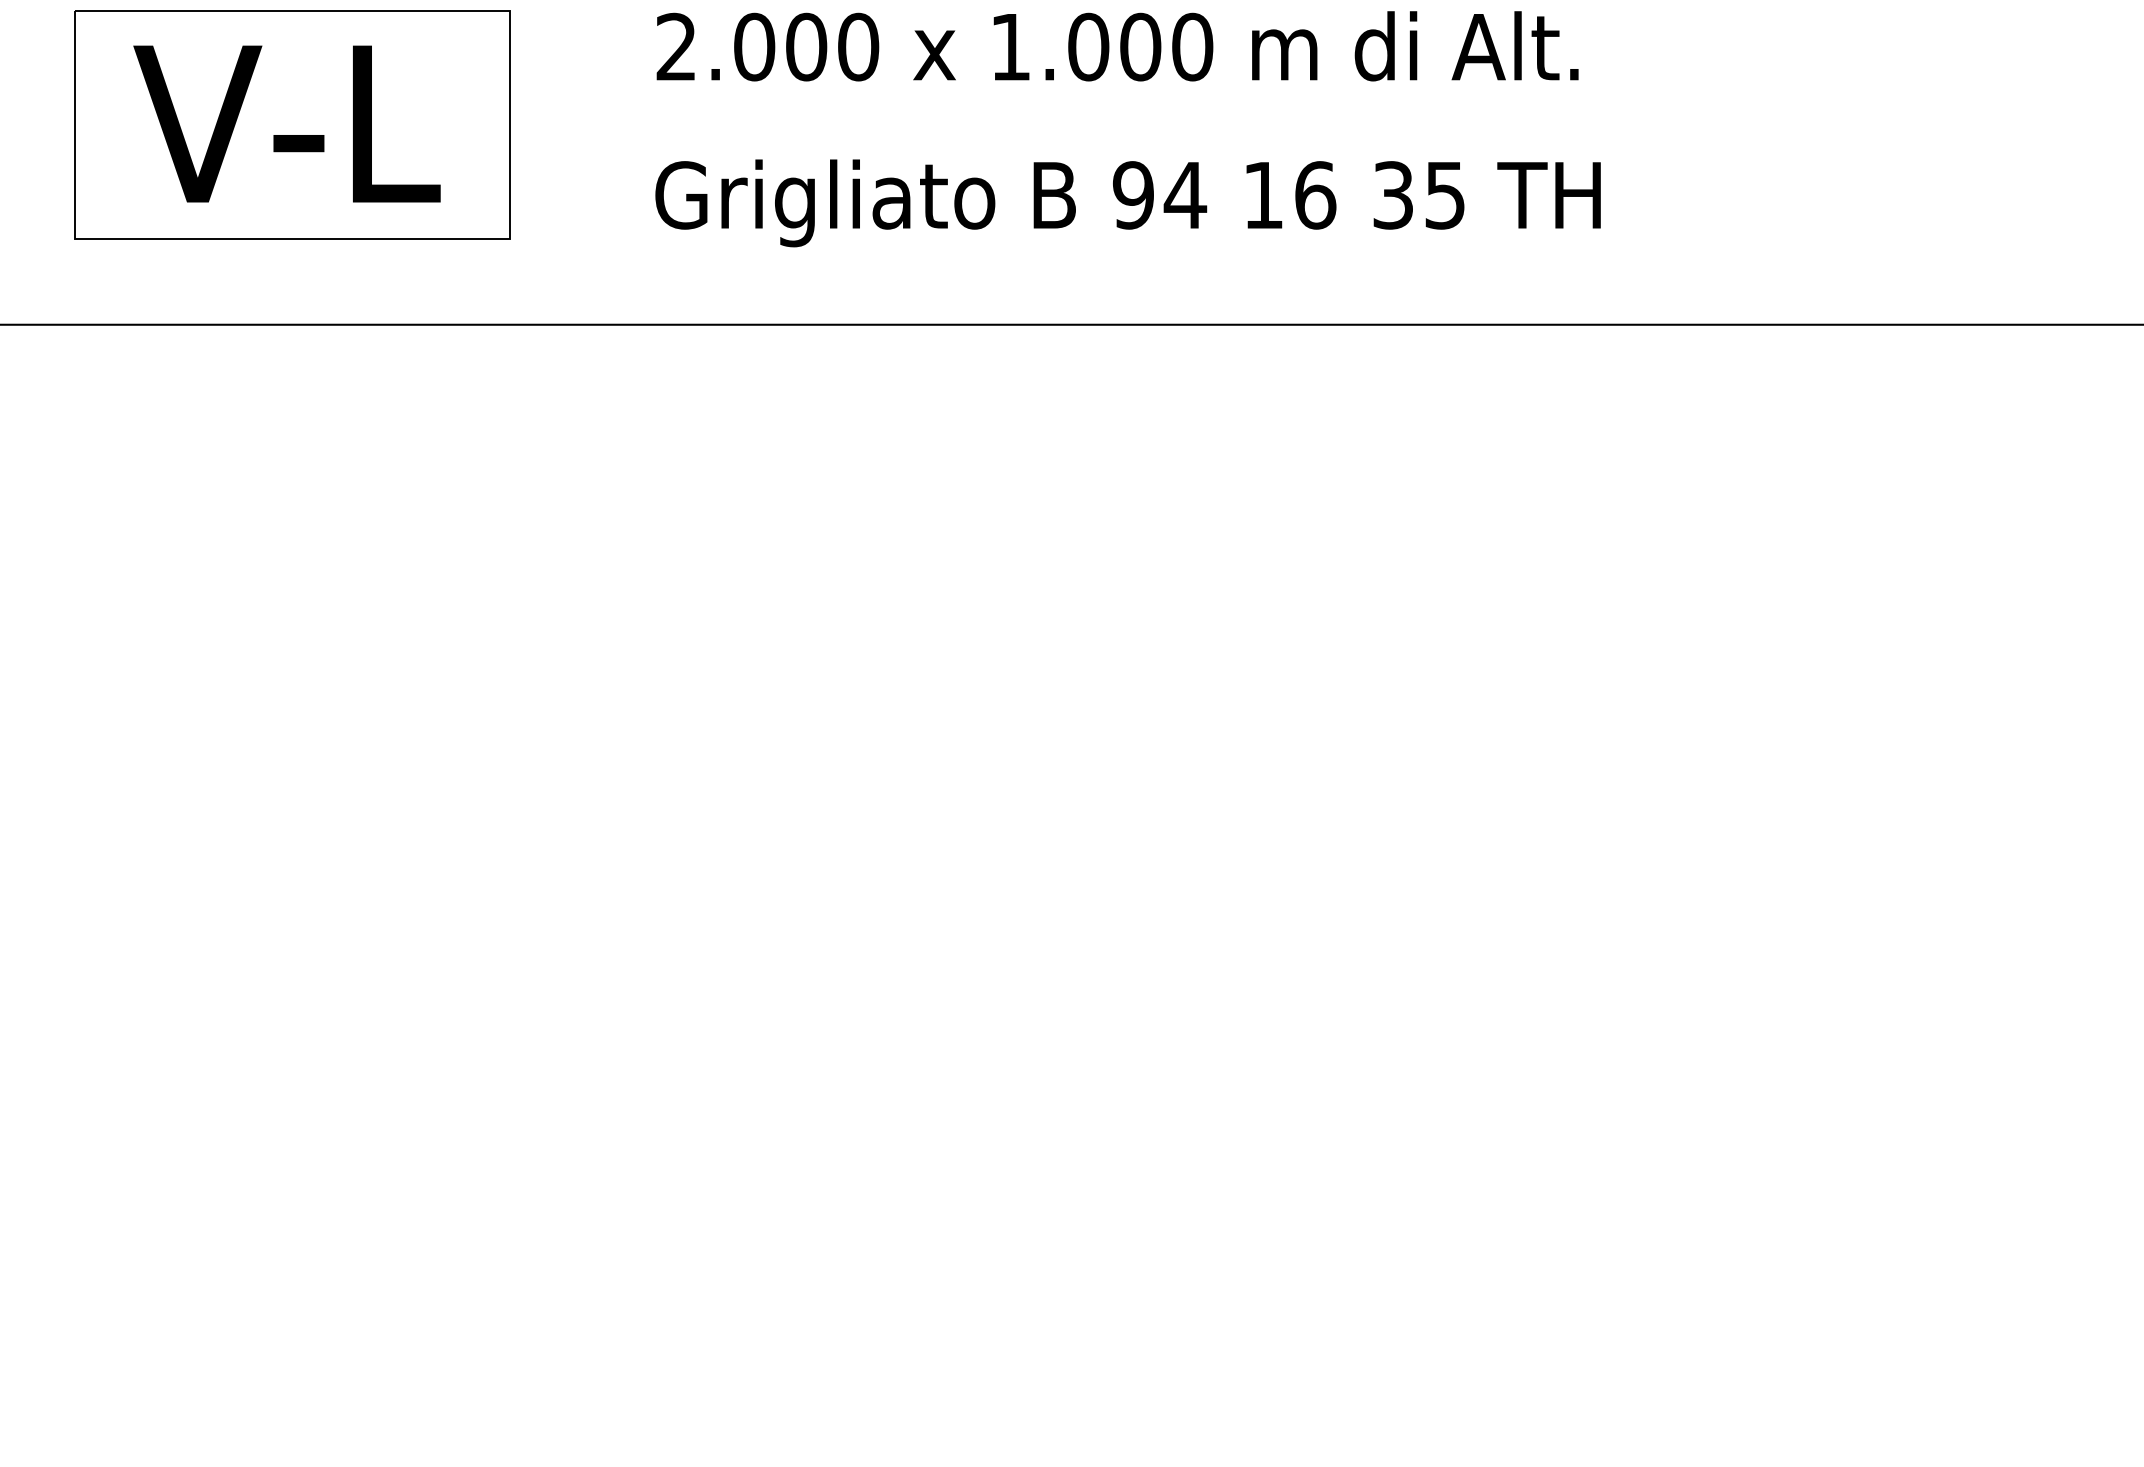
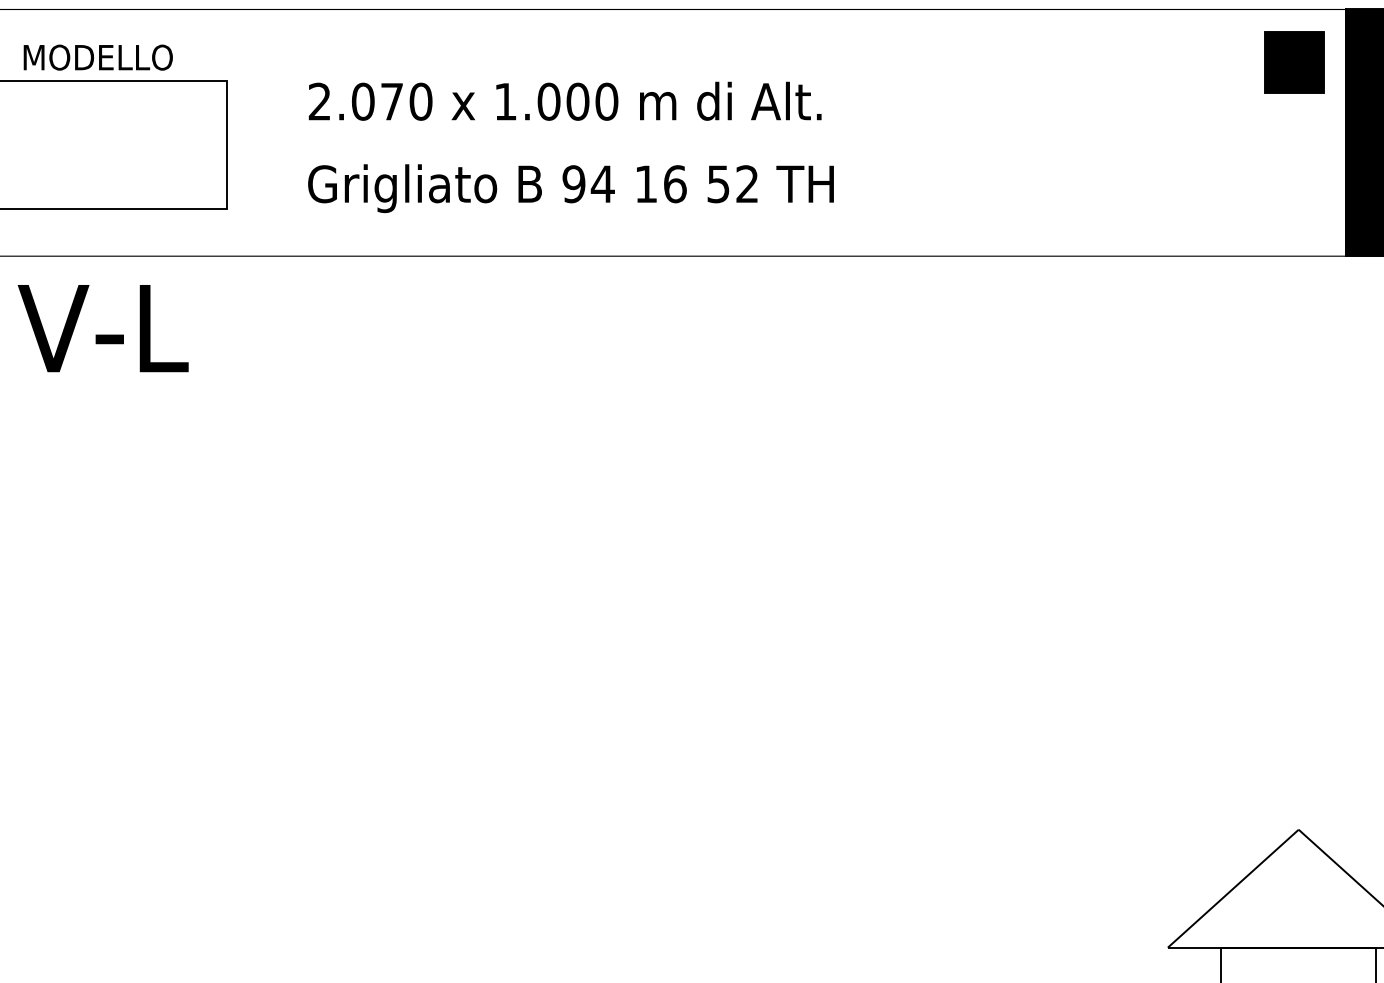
text: (805, 46) -> (391, 101), 2.000 -> 2.070
text: (285, 123) -> (102, 328), moved
text: (1418, 195) -> (732, 184), 35 -> 52

